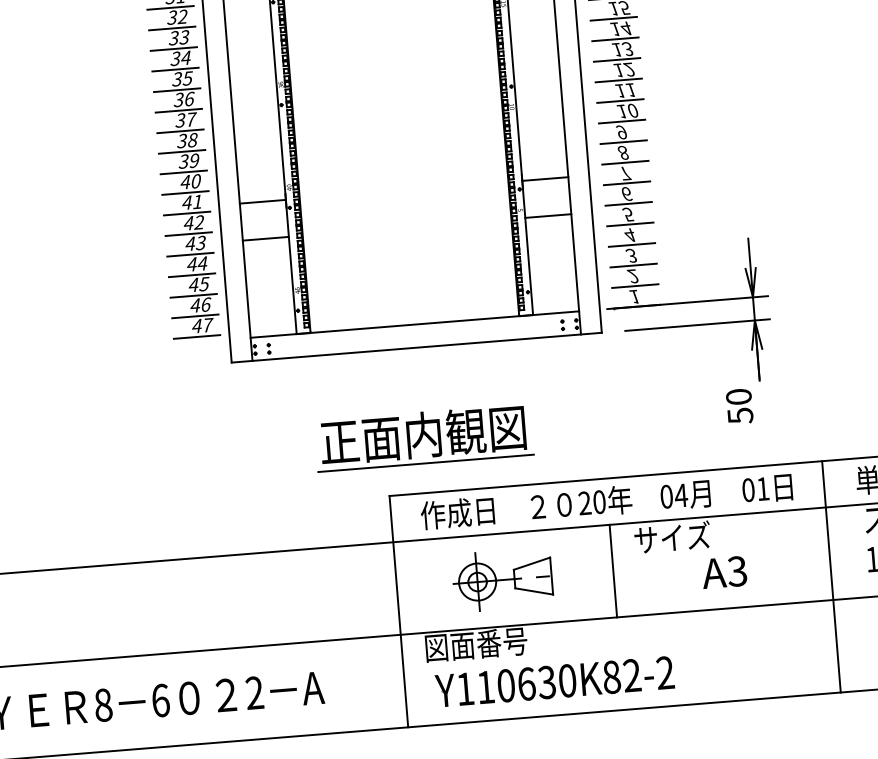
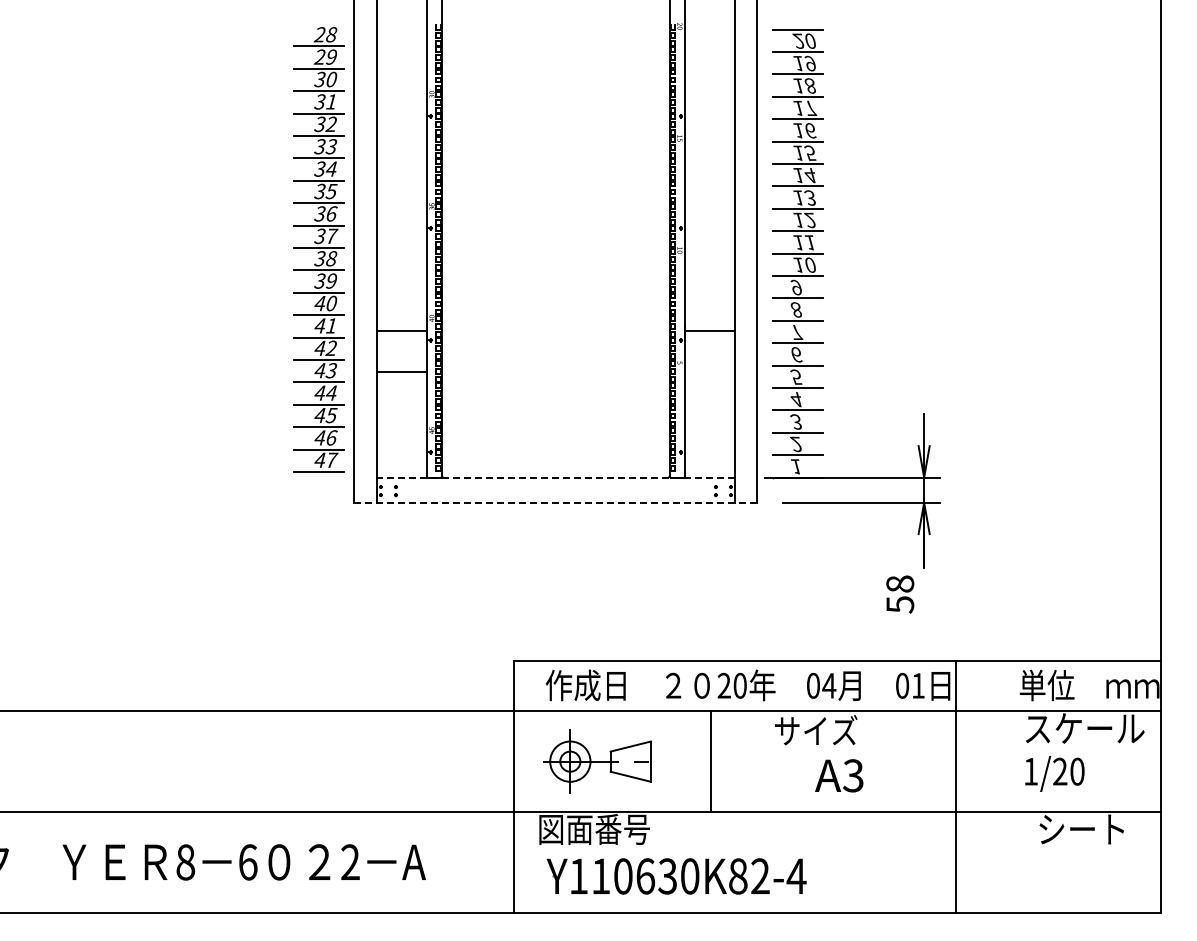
line: (548, 215) -> (709, 371), removed
line: (414, 324) -> (555, 477), solid -> dashed
line: (416, 347) -> (555, 502), solid -> dashed
text: (739, 396) -> (900, 583), 50 -> 58
part: (423, 437) -> (555, 600), removed
line: (613, 570) -> (711, 761), moved
text: (724, 572) -> (839, 775), moved
line: (831, 576) -> (955, 786), moved
part: (502, 579) -> (597, 761), moved
text: (665, 672) -> (796, 875), Y110630K82-2 -> Y110630K82-4

